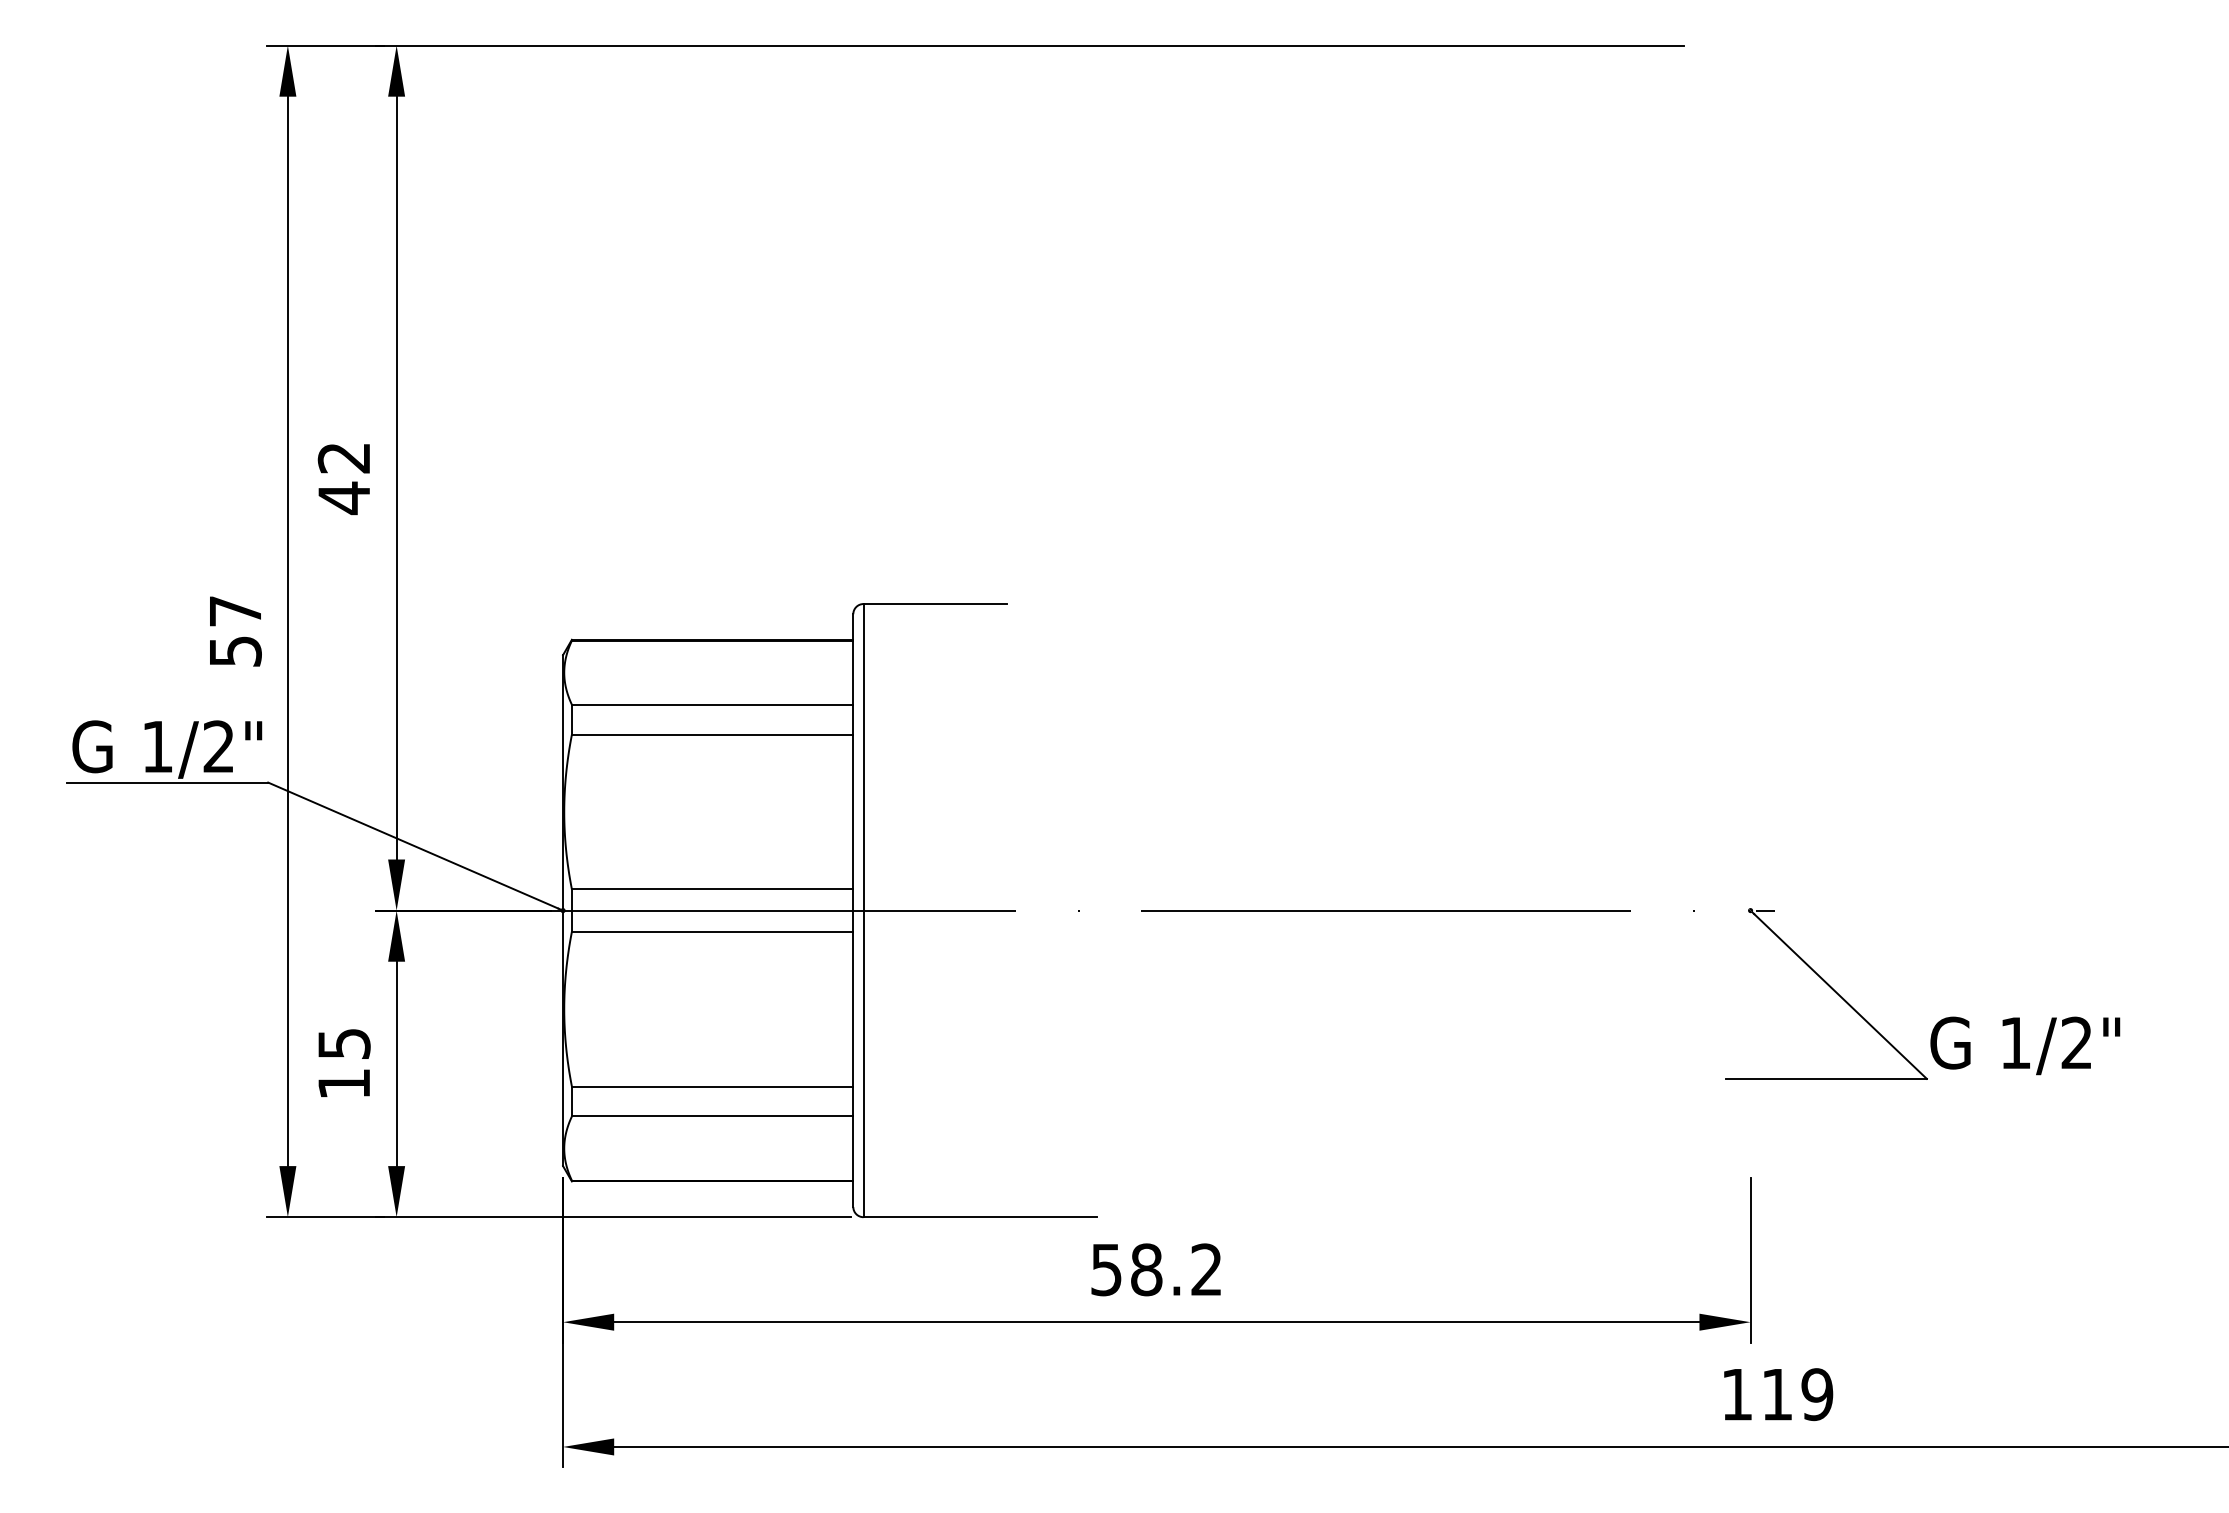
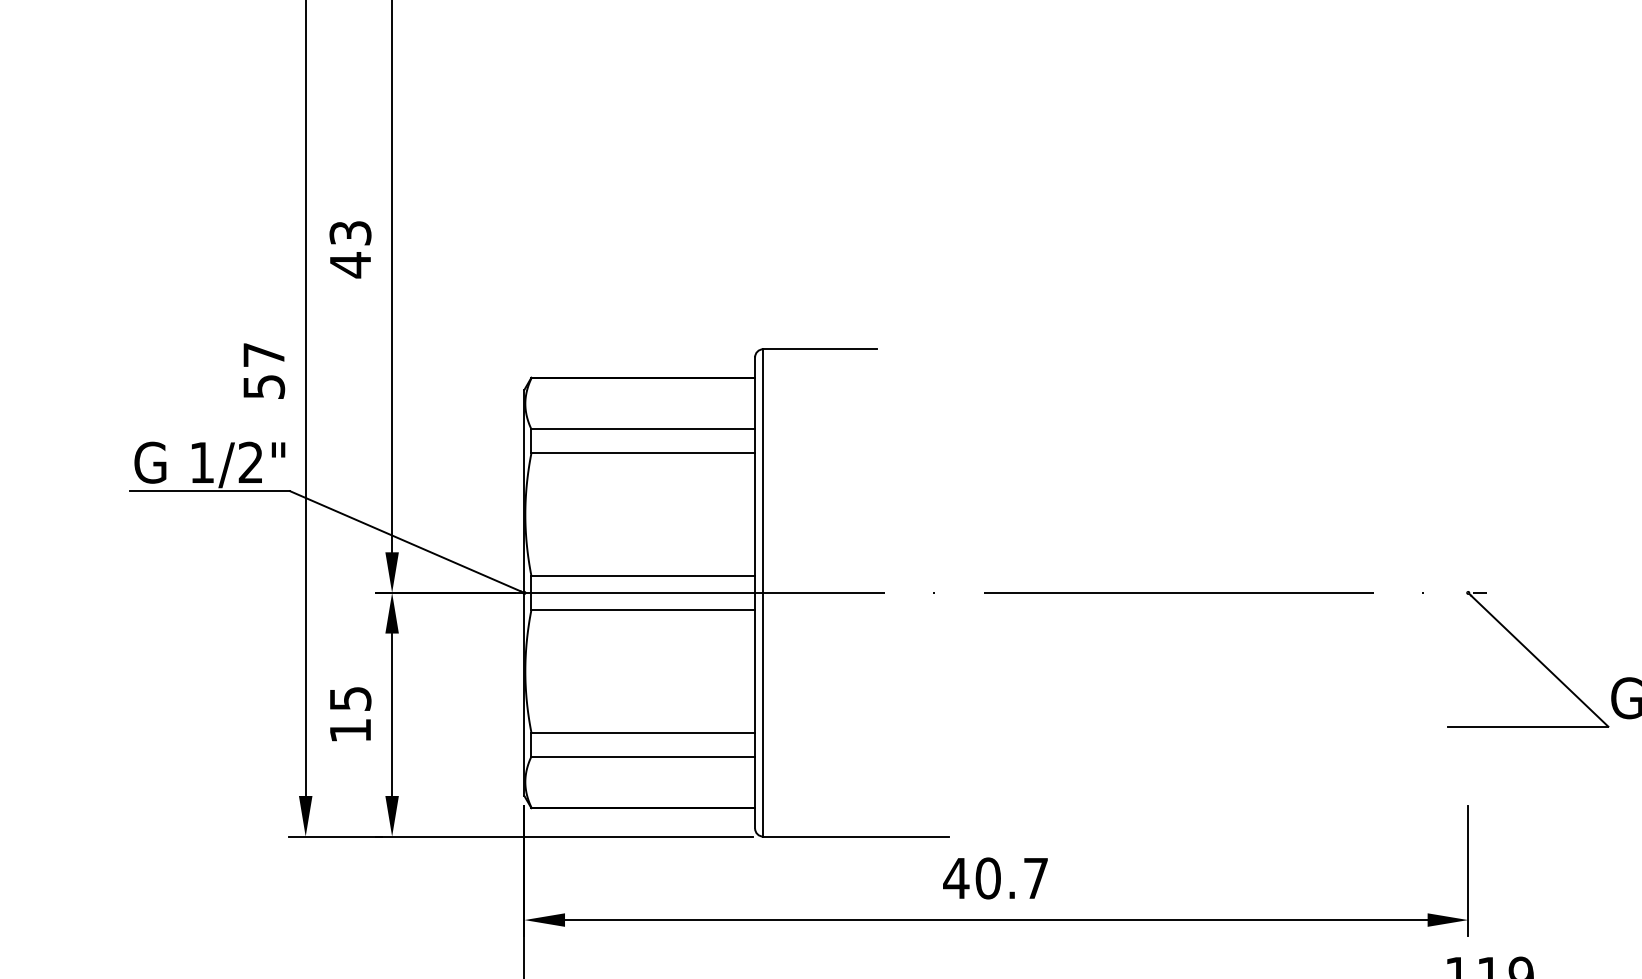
text: (344, 458) -> (350, 233), 42 -> 43
text: (1155, 1269) -> (995, 878), 58.2 -> 40.7

